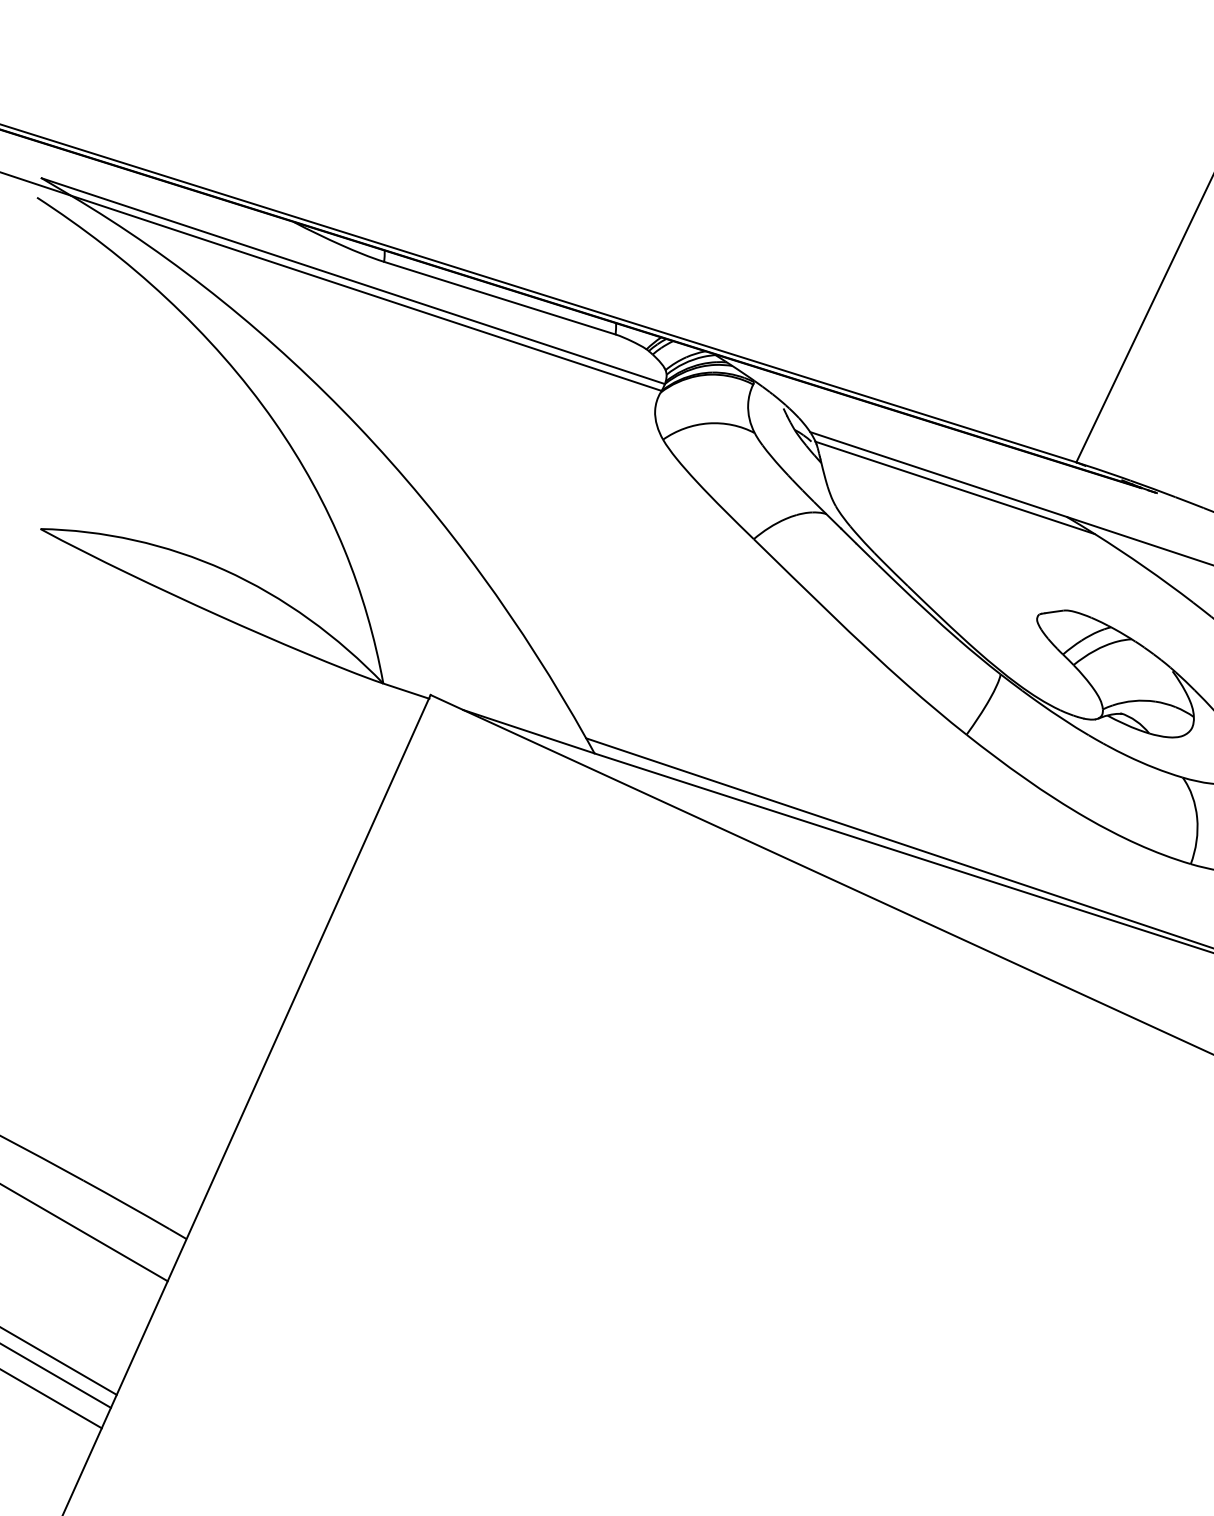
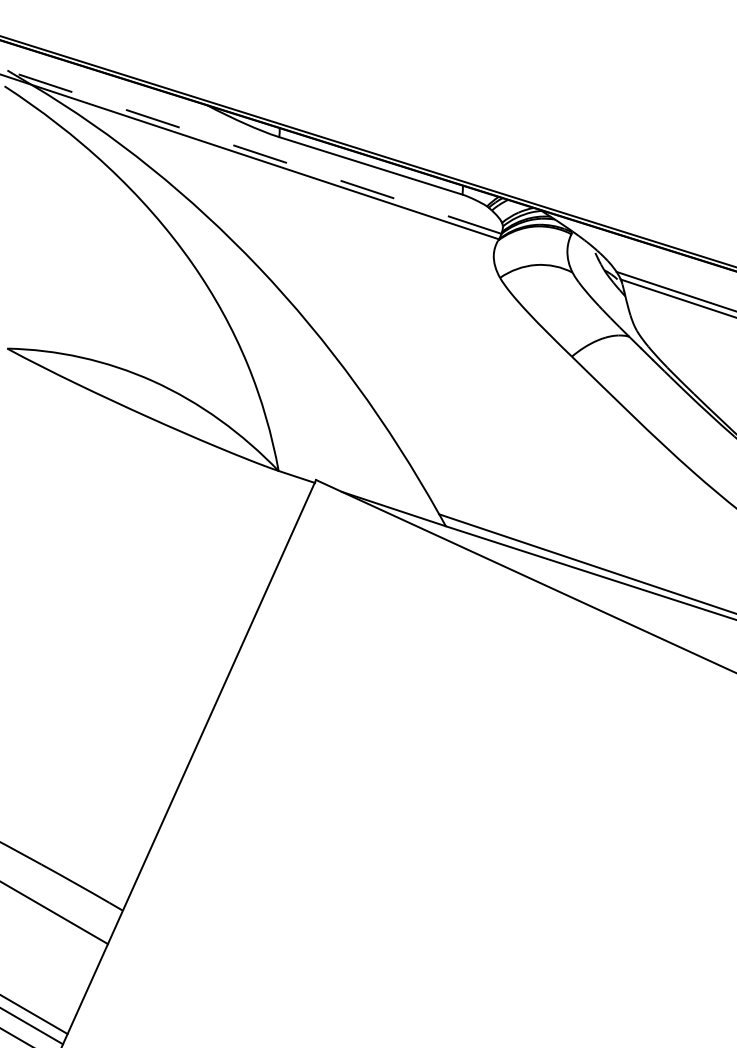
line: (352, 281) -> (254, 152), solid -> dashed

